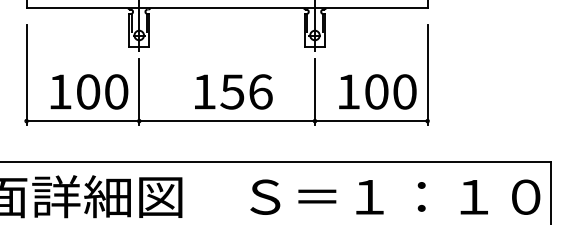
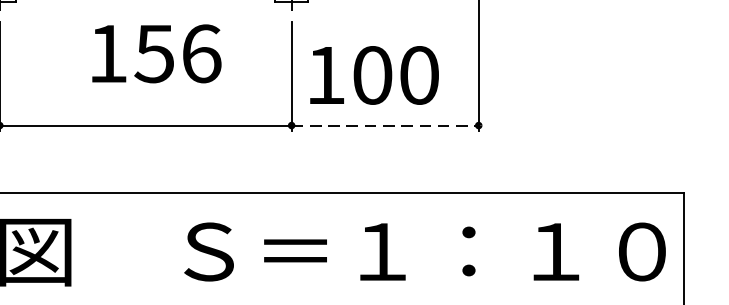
text: (233, 91) -> (156, 53), moved
text: (377, 91) -> (373, 74), moved
line: (371, 121) -> (385, 126), solid -> dashed

